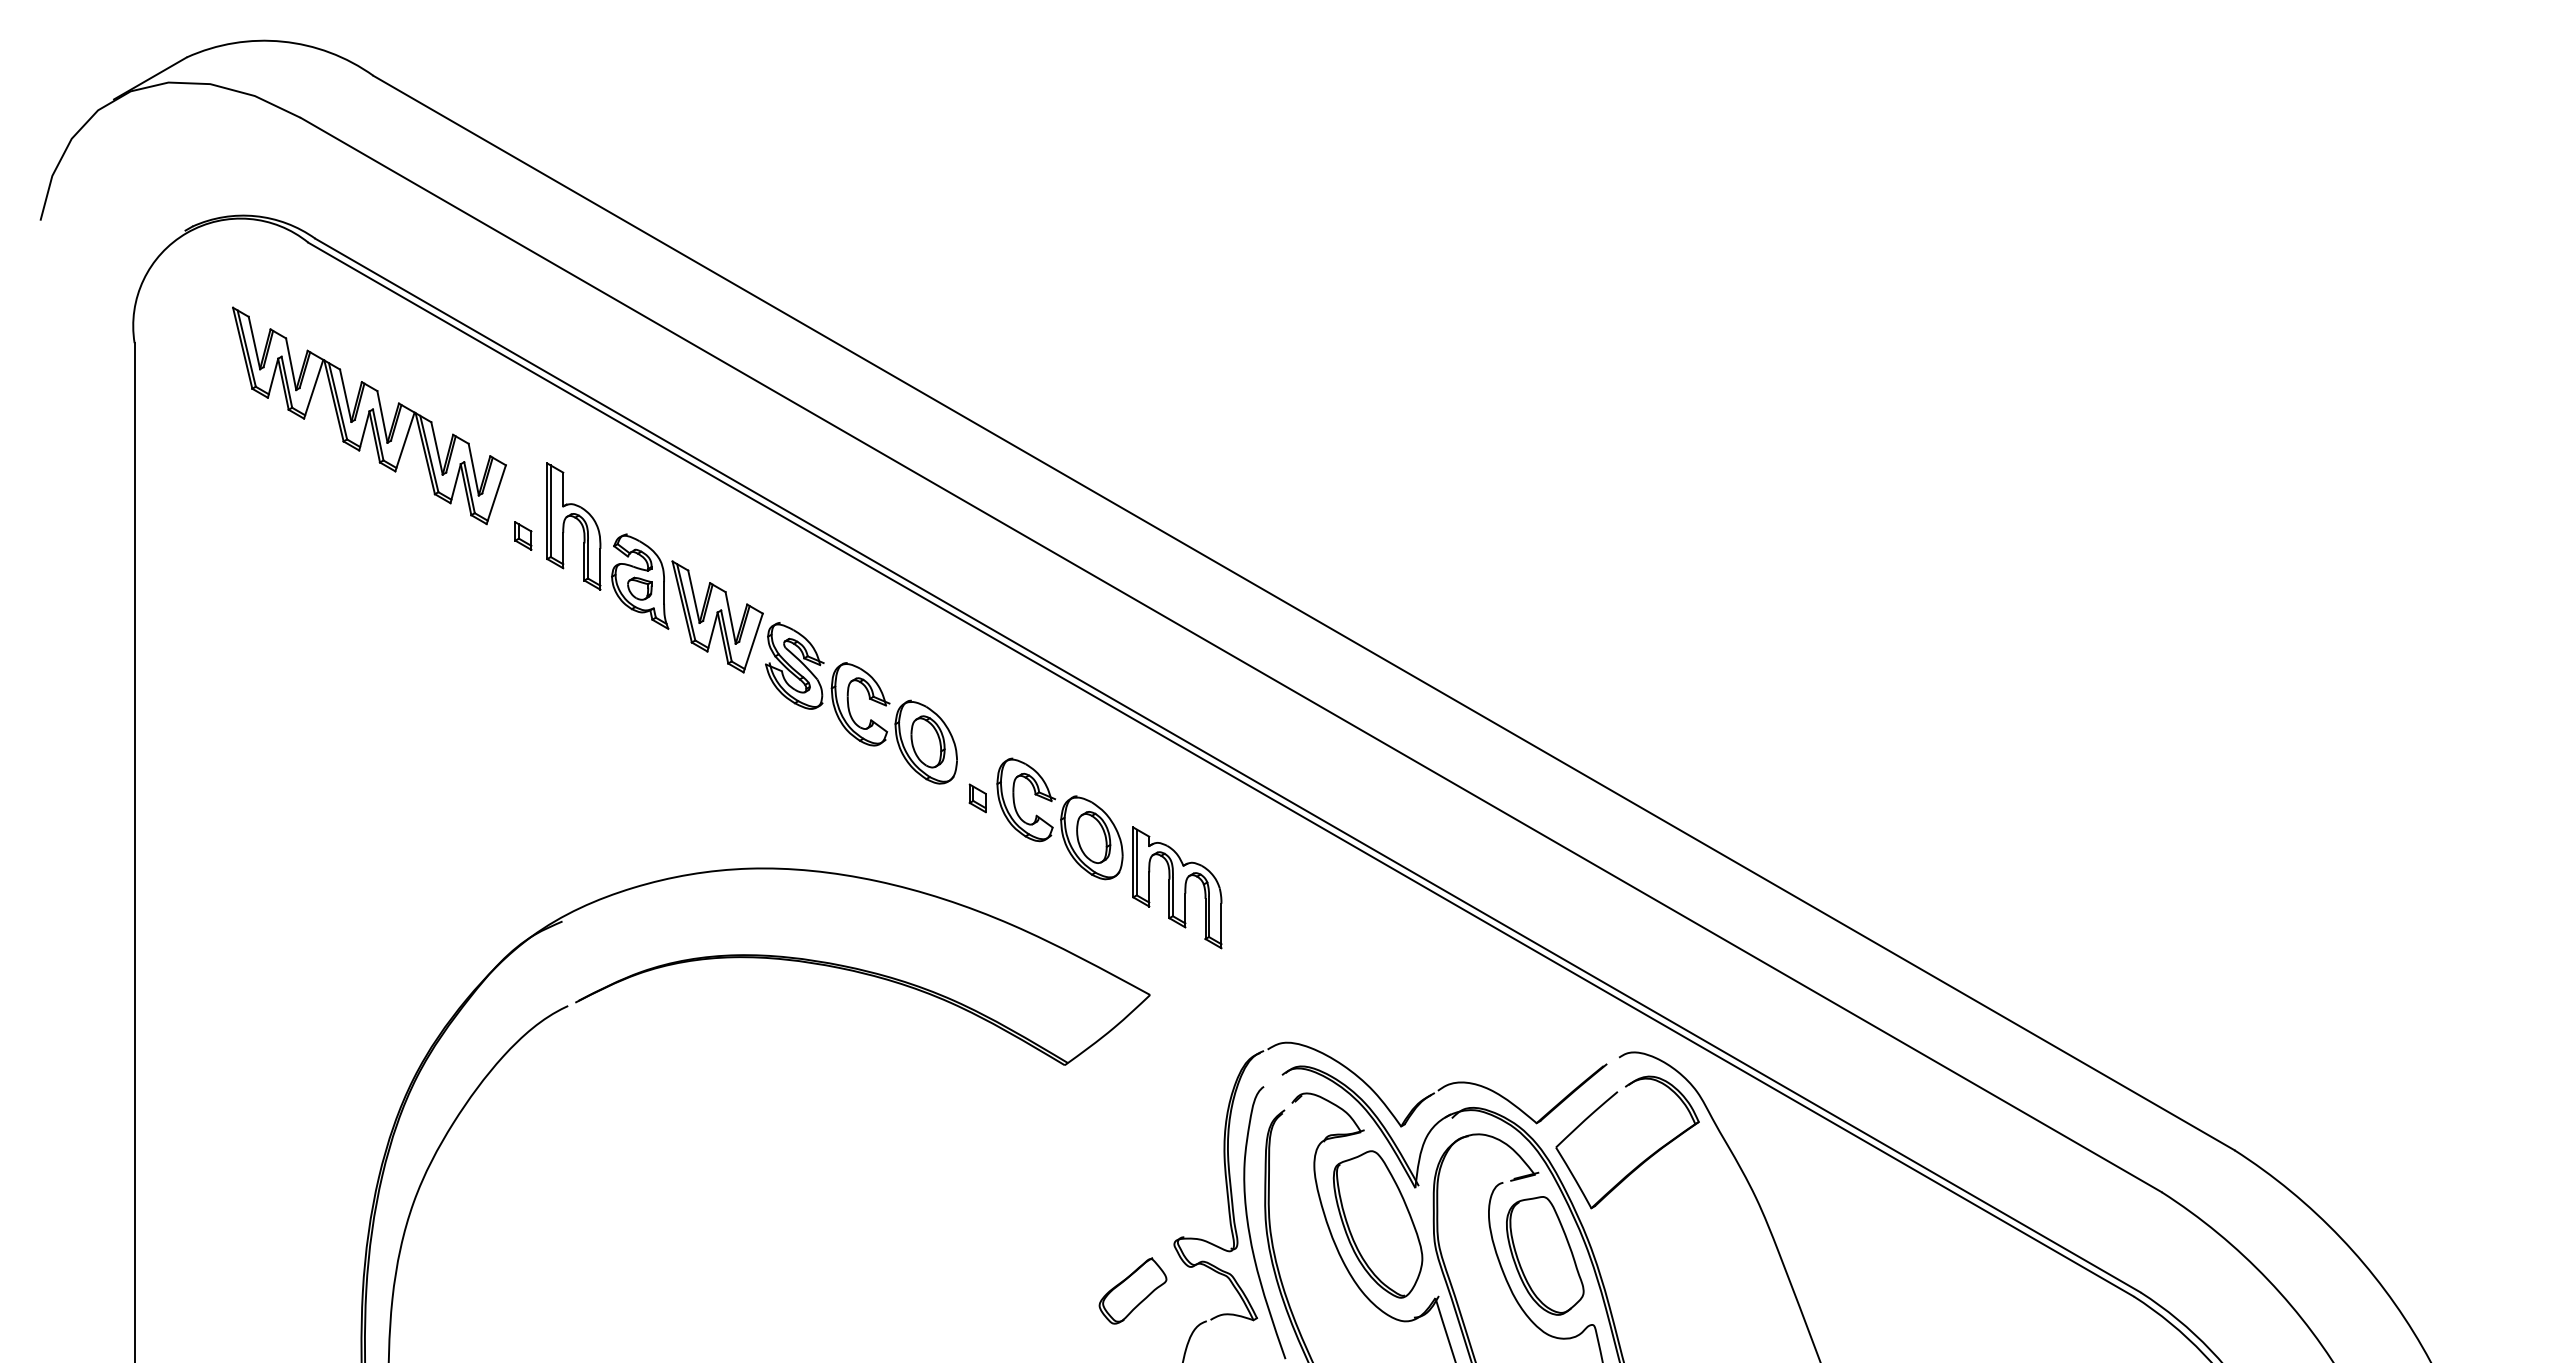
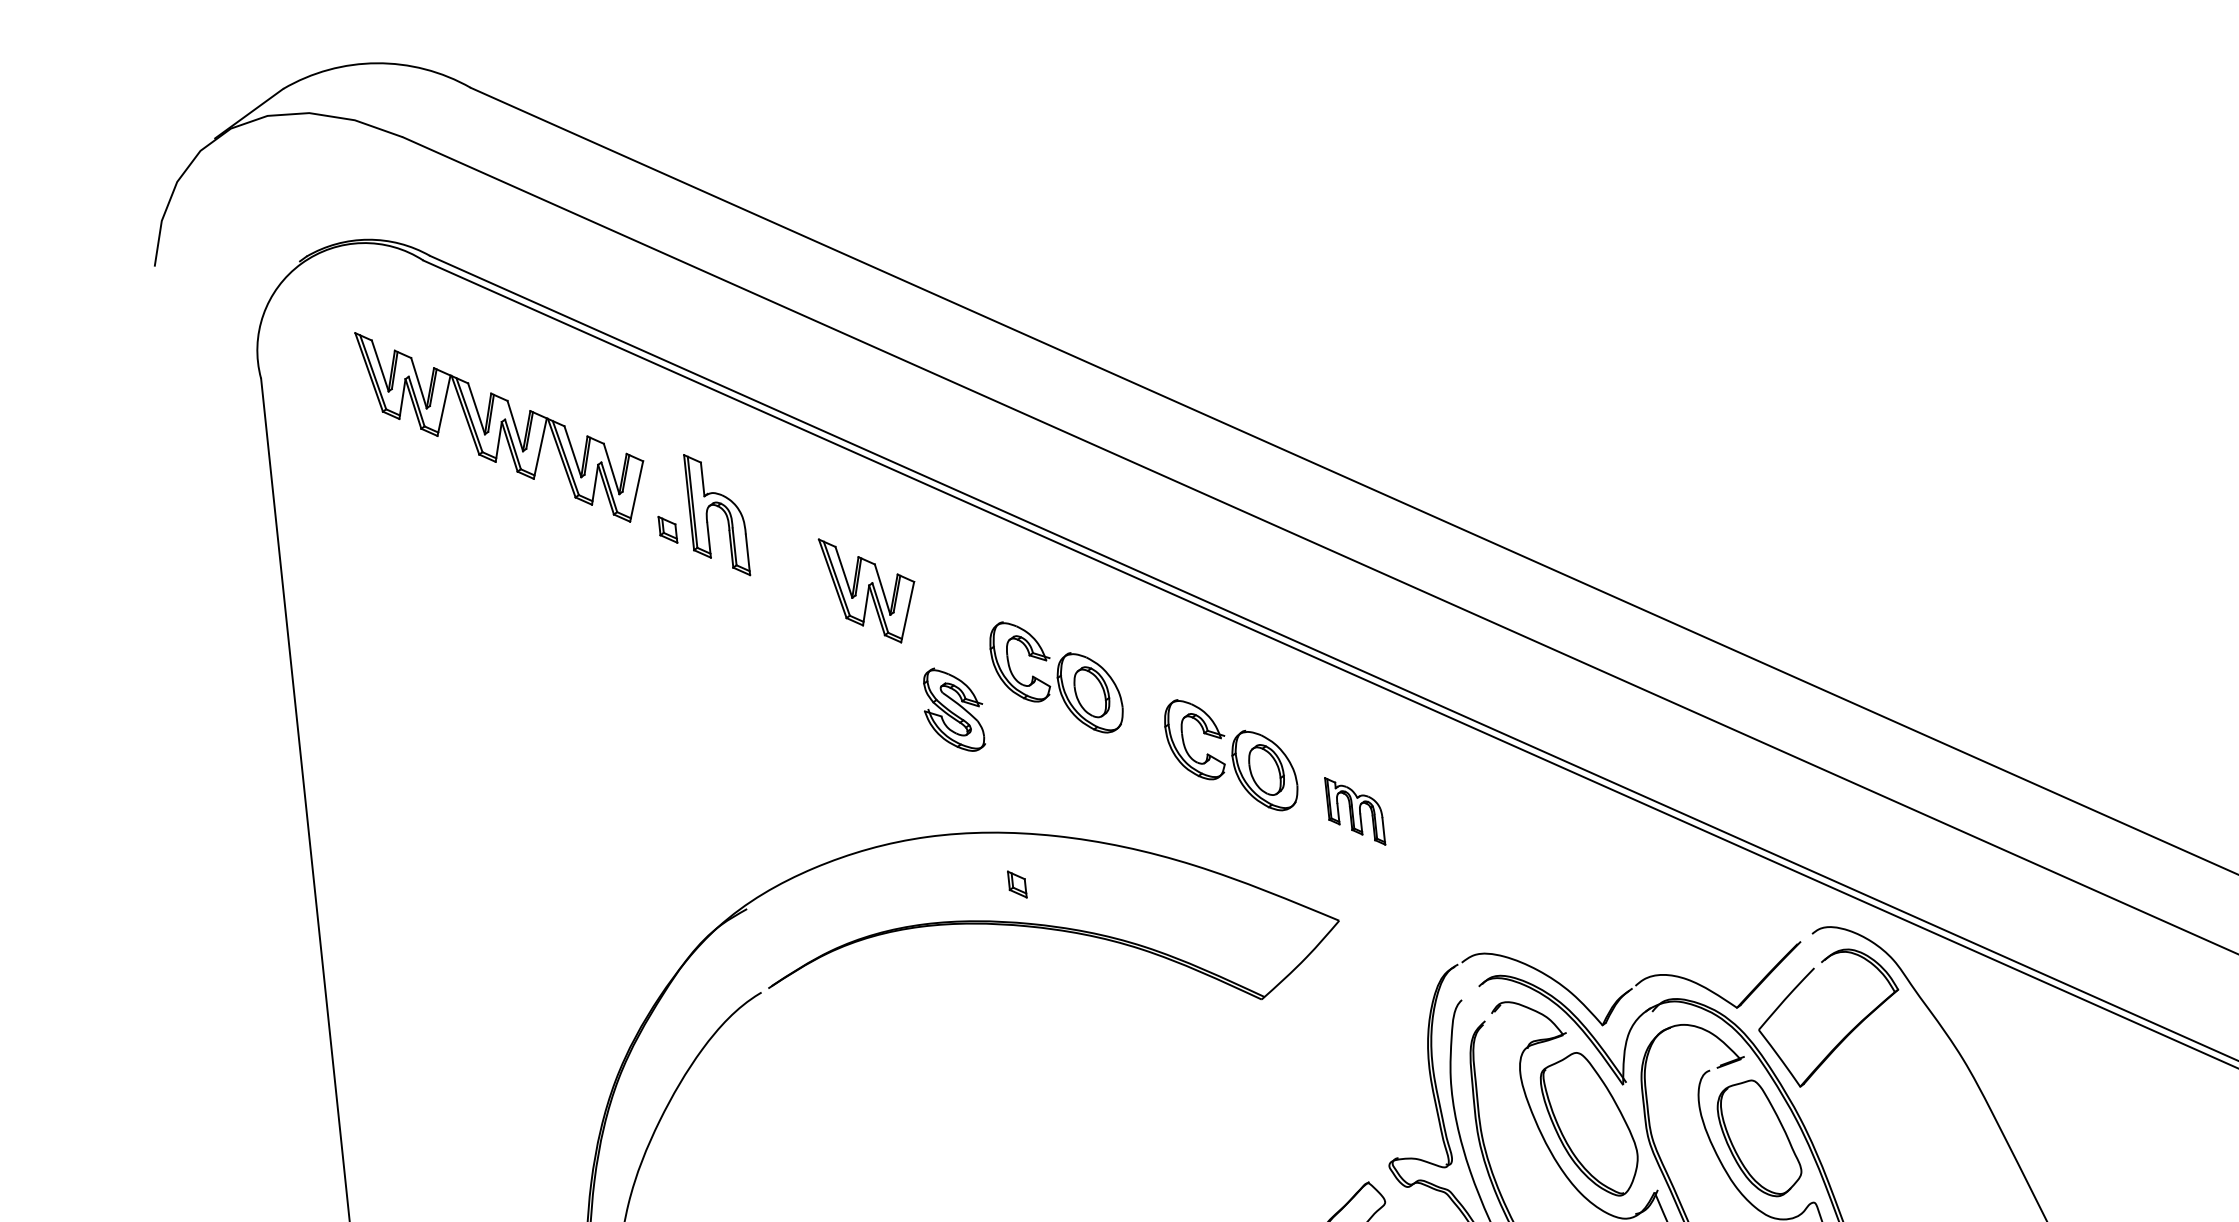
part: (640, 581) -> (789, 562), removed
part: (794, 665) -> (953, 709), moved
part: (977, 798) -> (1017, 884), moved
part: (1177, 887) -> (1355, 810), size x0.6

